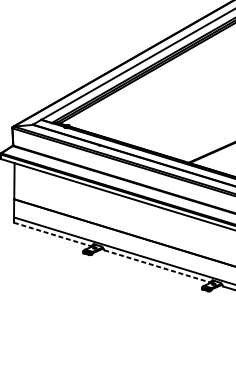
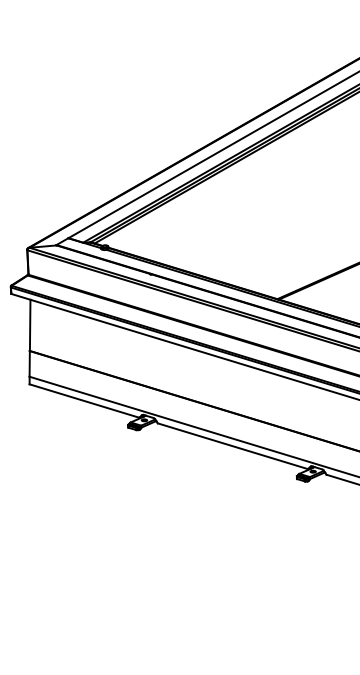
line: (52, 234) -> (84, 401), dashed -> solid
line: (157, 266) -> (233, 446), dashed -> solid

